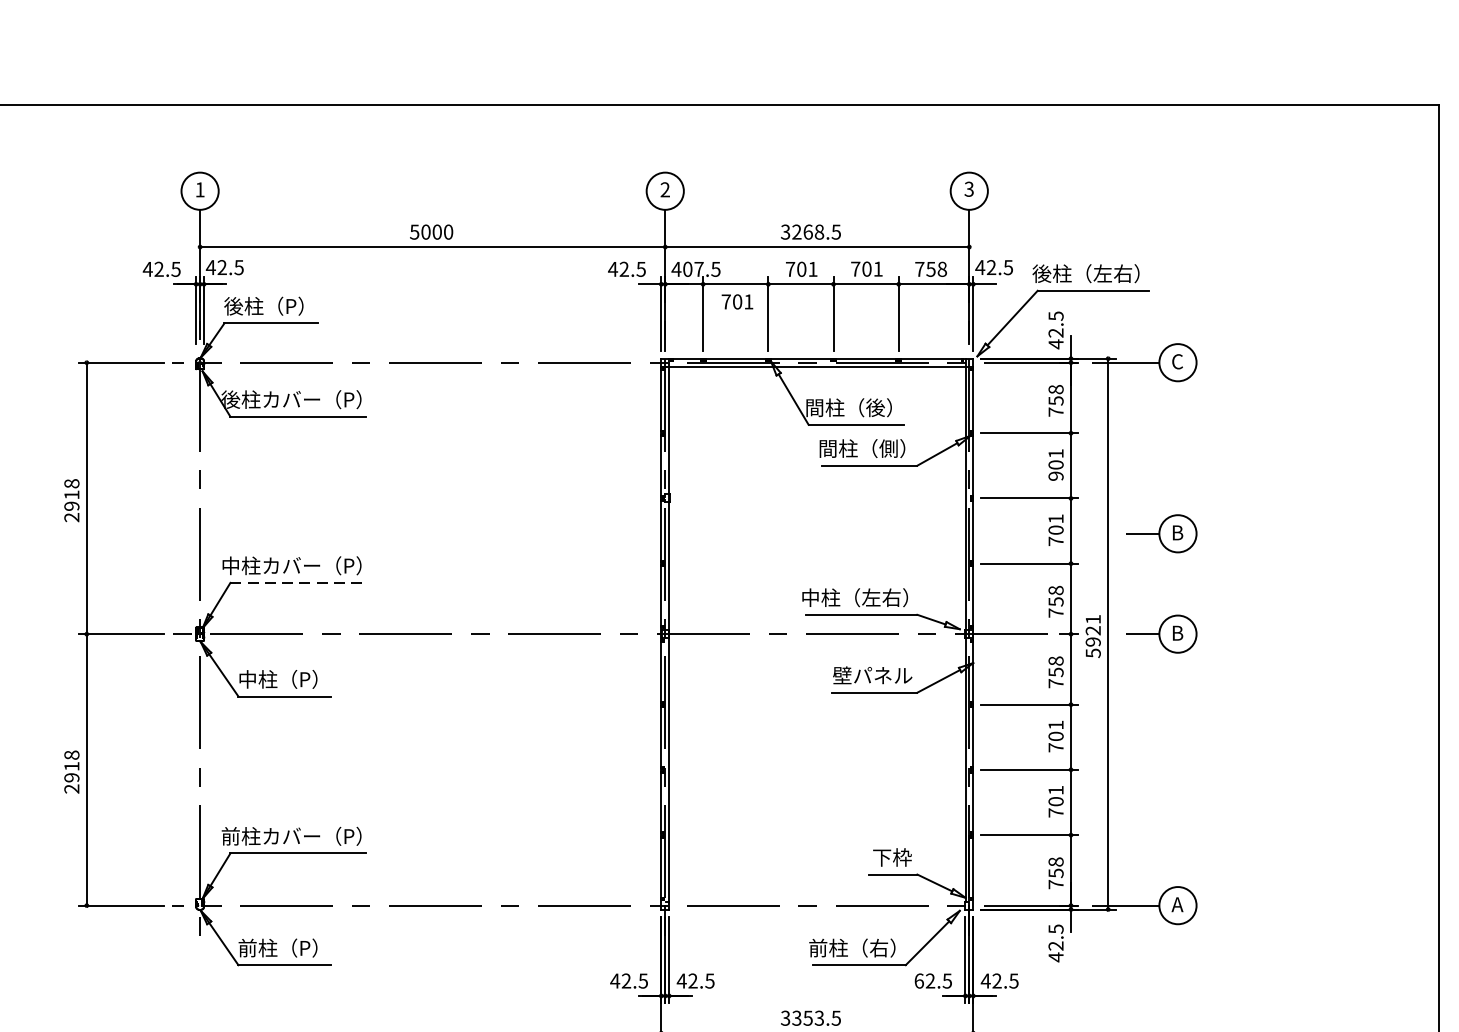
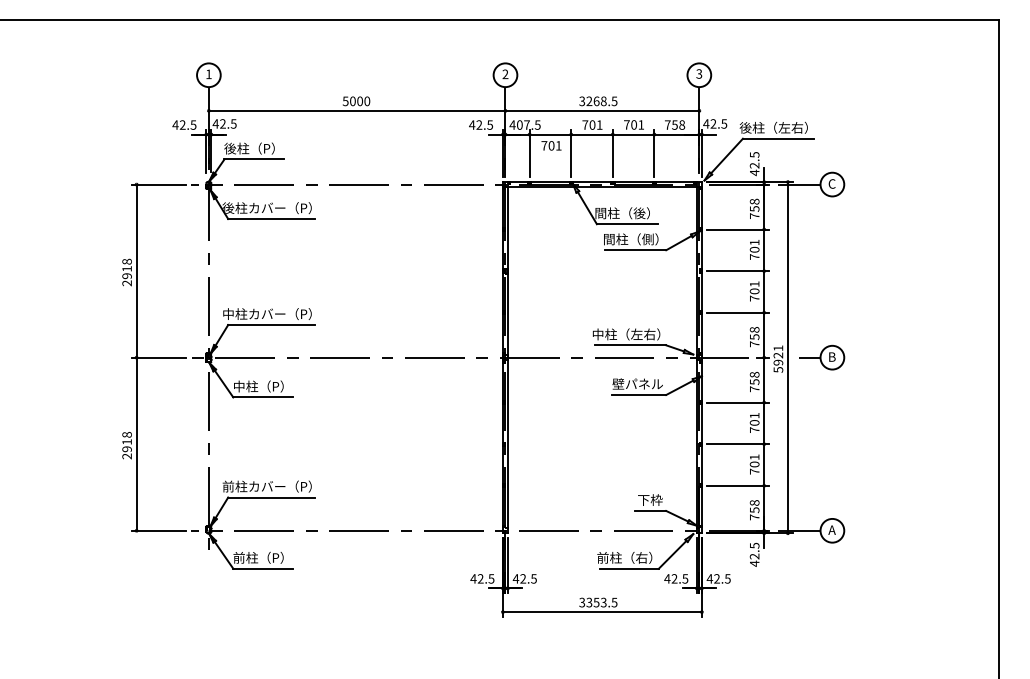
text: (1055, 475) -> (754, 256), 901 -> 701
part: (1162, 533) -> (822, 293), removed
line: (298, 583) -> (271, 325), dashed -> solid
text: (919, 980) -> (667, 578), 62.5 -> 42.5

